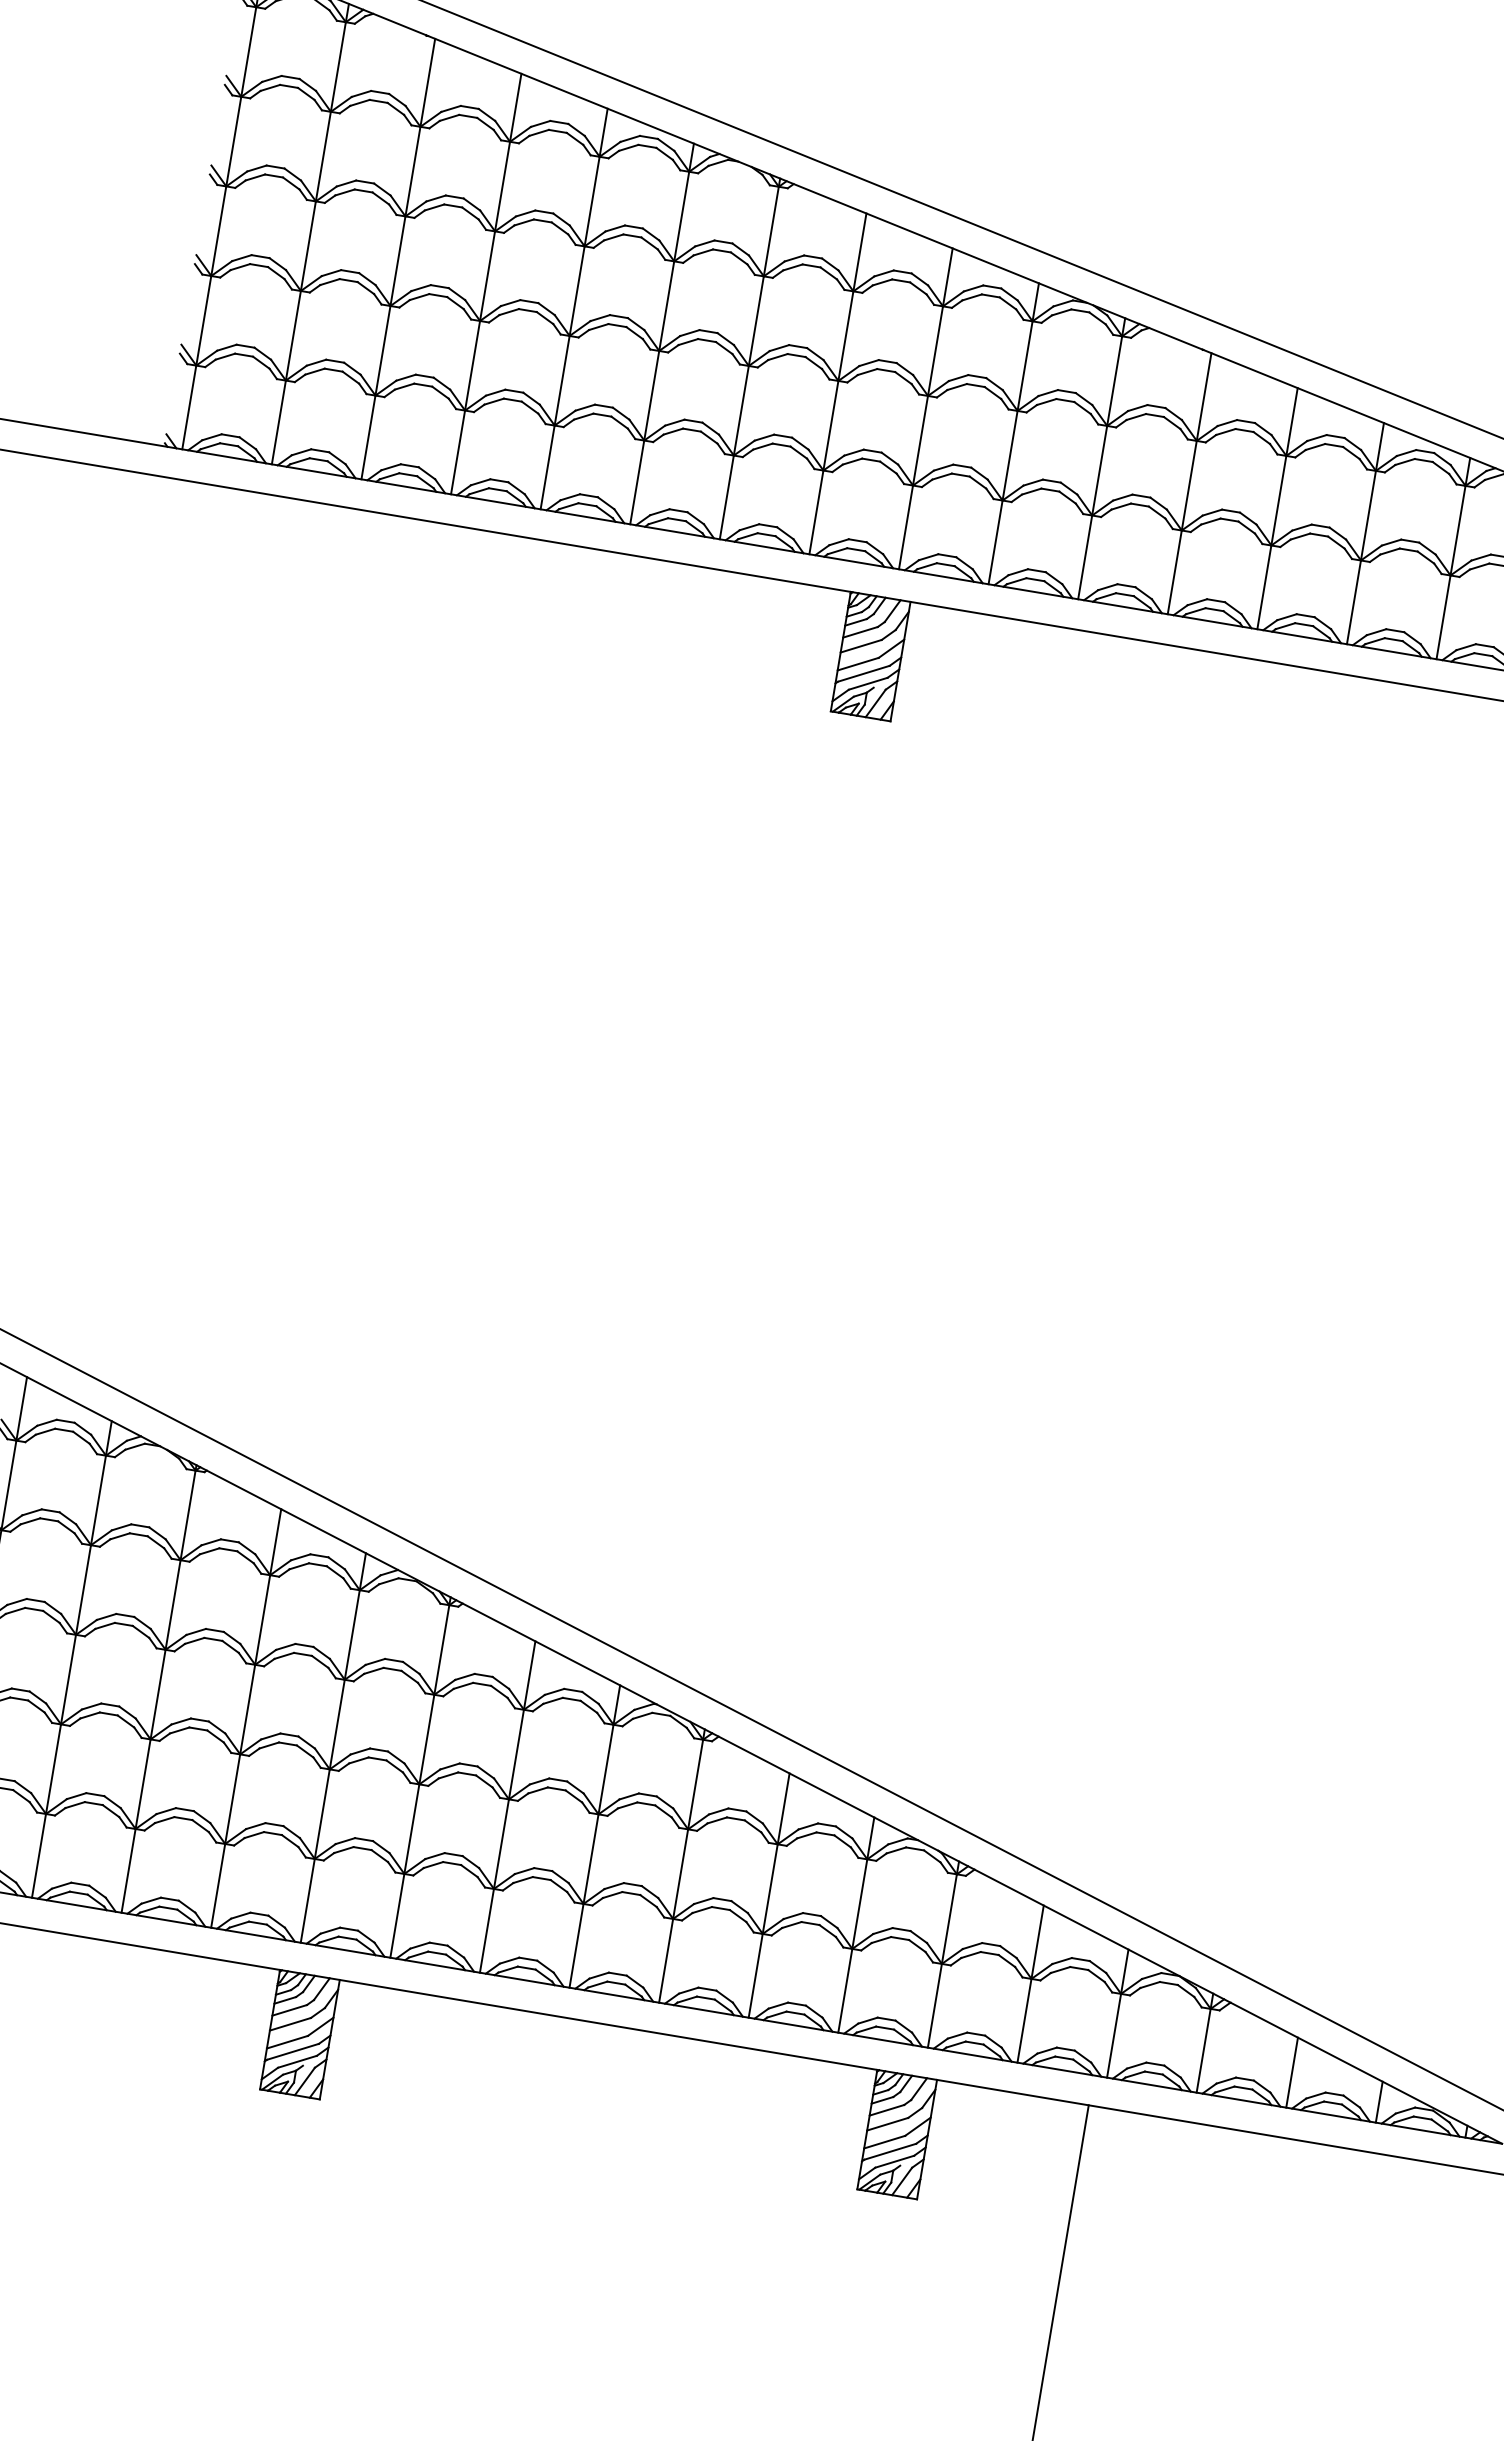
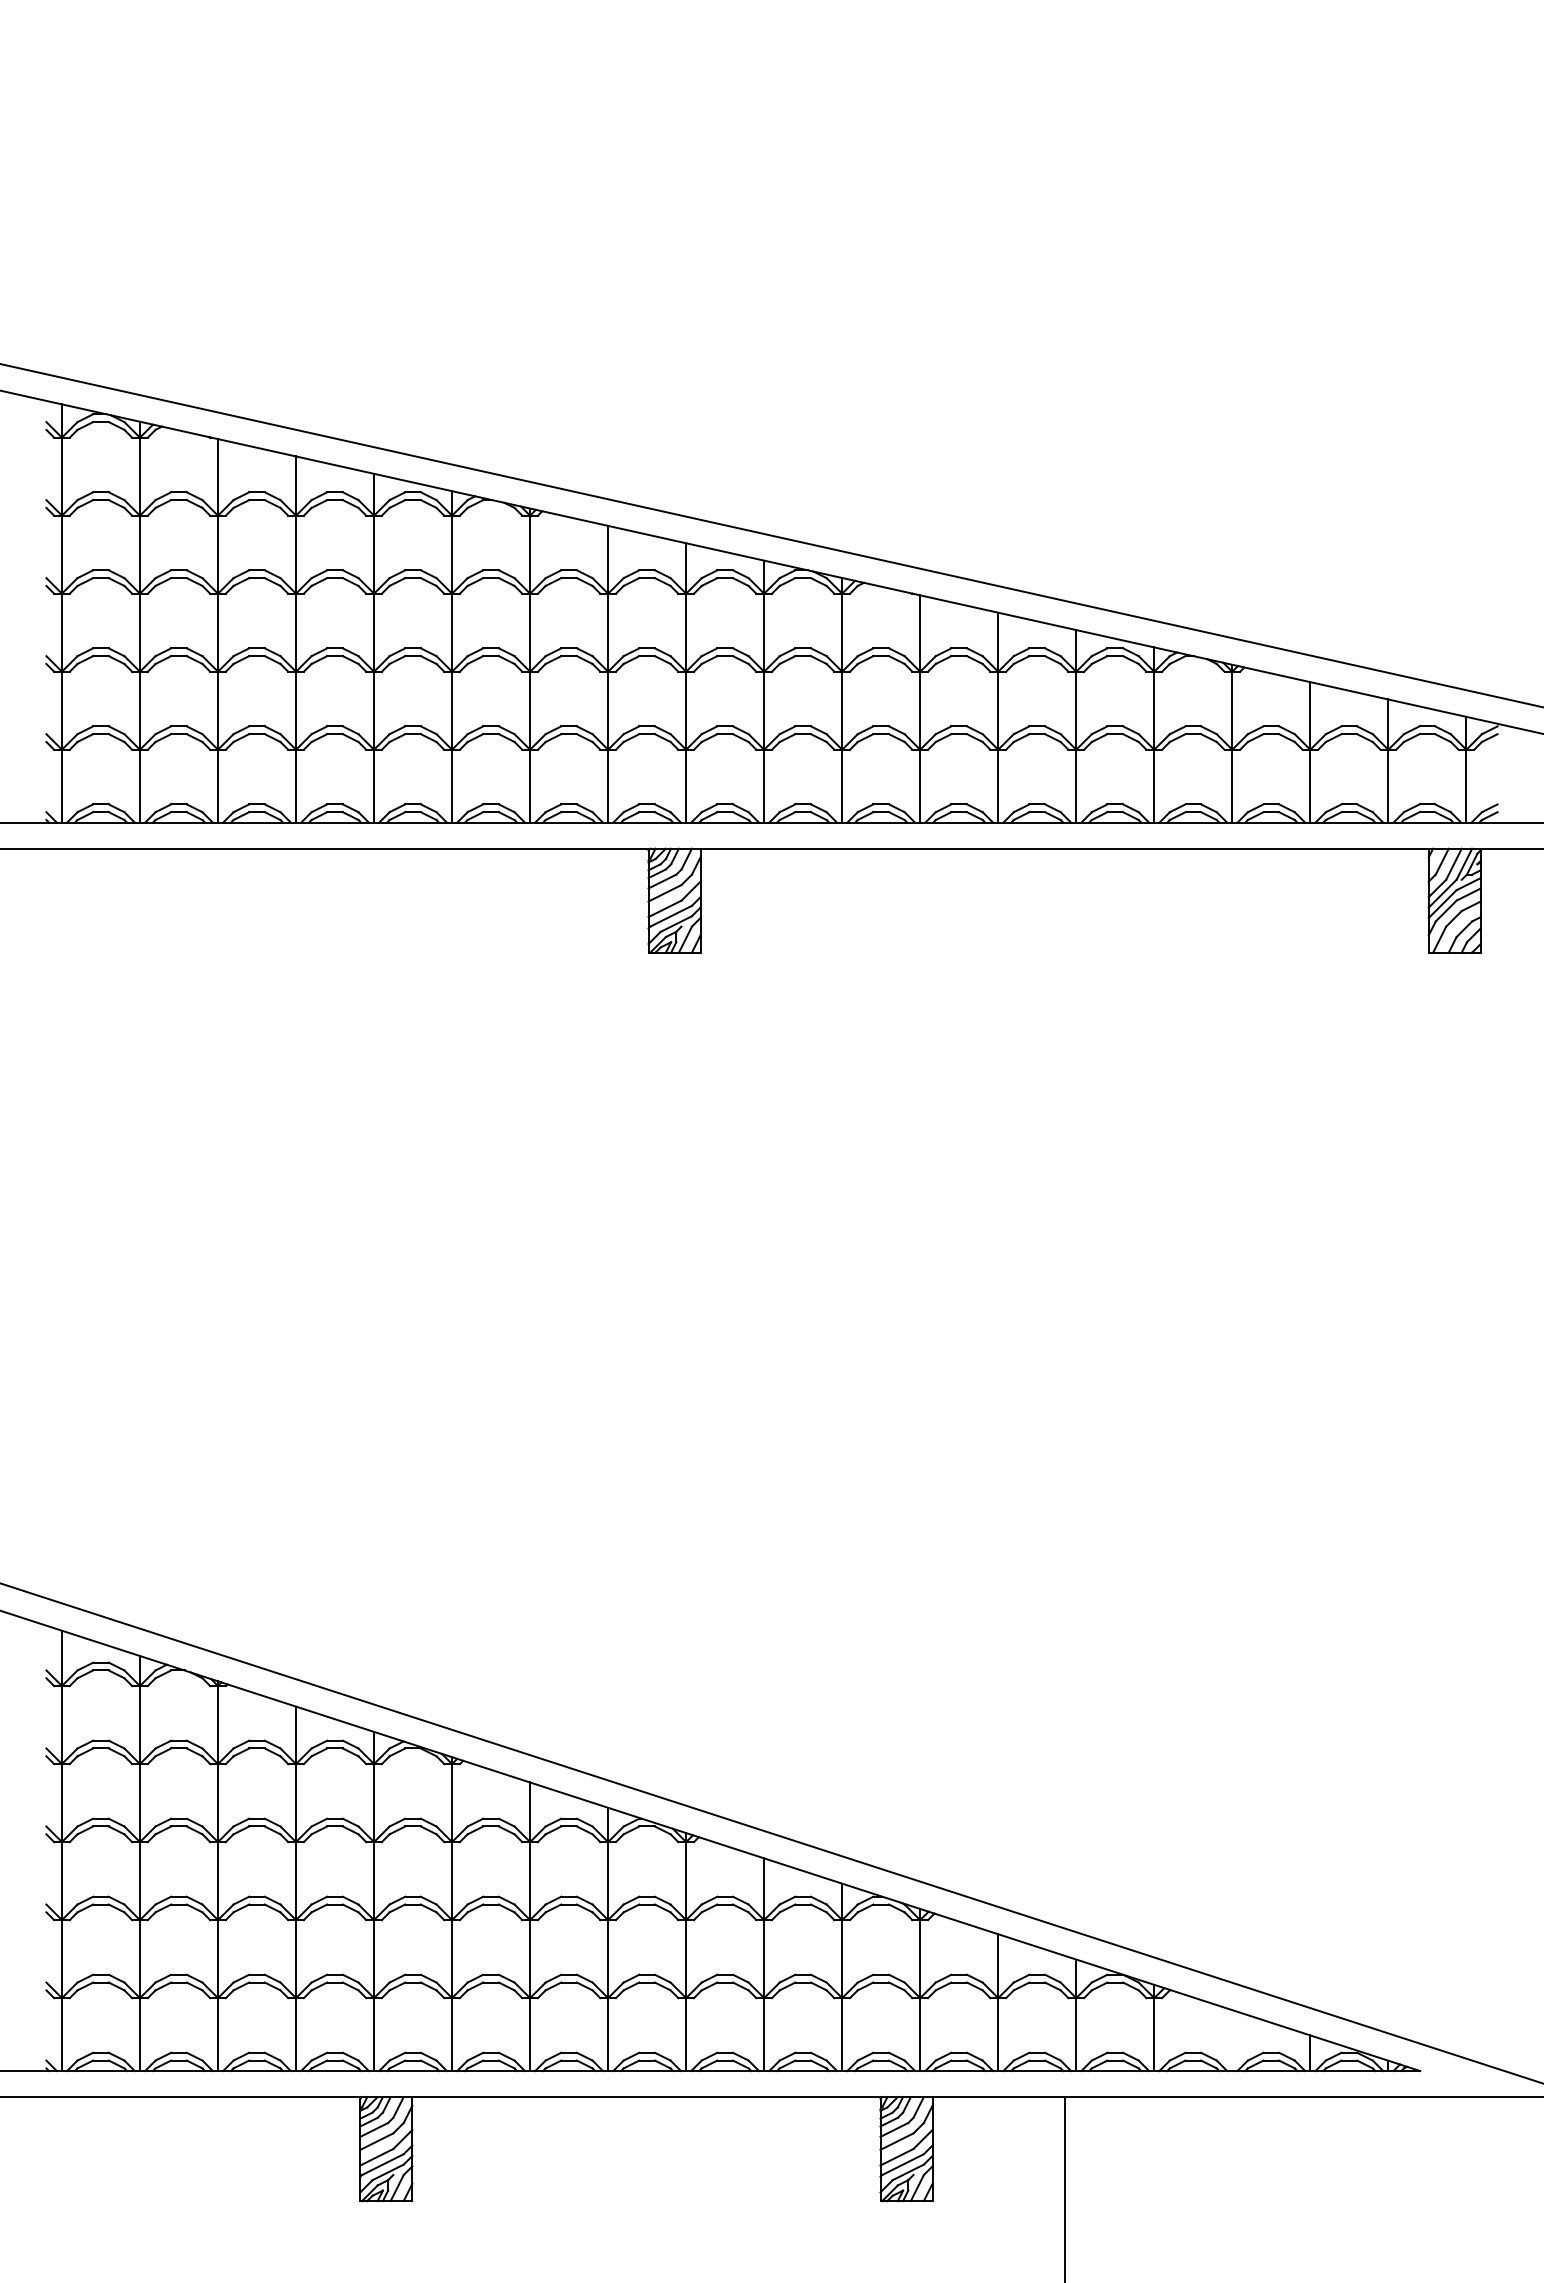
line: (1292, 2072) -> (1232, 2040), removed

